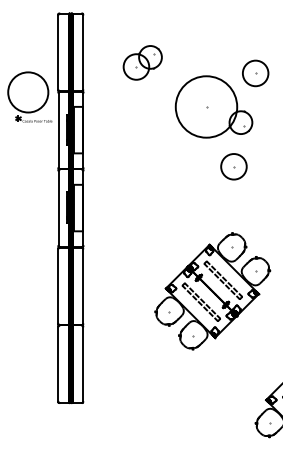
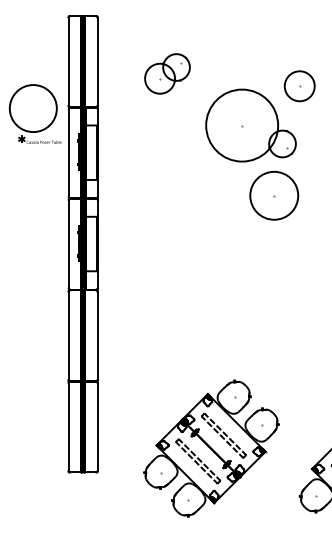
part: (234, 166) -> (274, 195), size x1.6
part: (212, 291) -> (211, 448), moved

